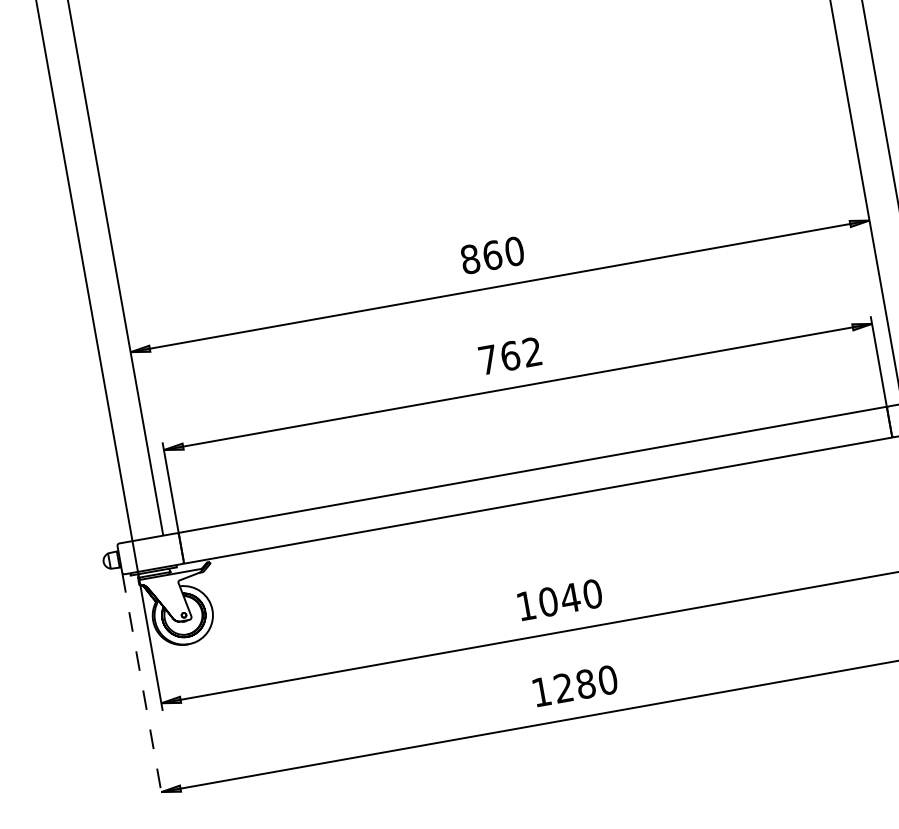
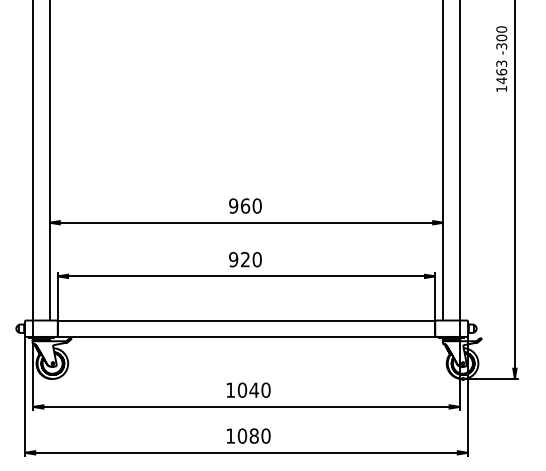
text: (469, 258) -> (233, 205), 860 -> 960
text: (510, 355) -> (245, 259), 762 -> 920
text: (563, 686) -> (242, 435), 1280 -> 1080
line: (141, 688) -> (24, 397), dashed -> solid

